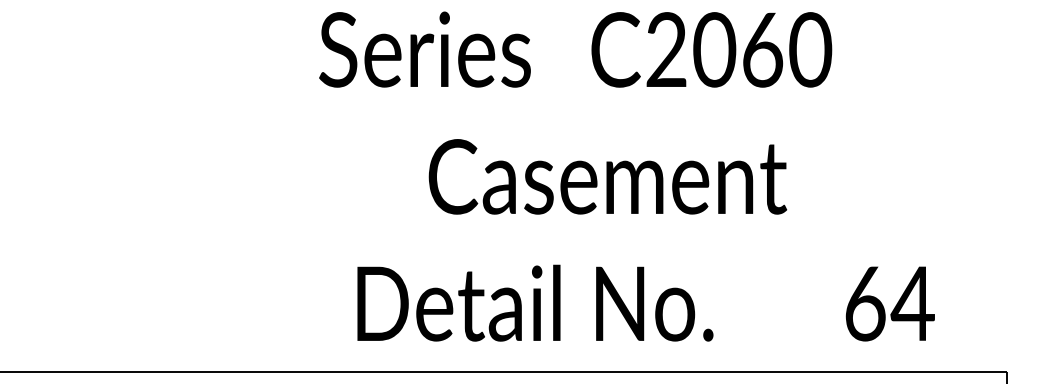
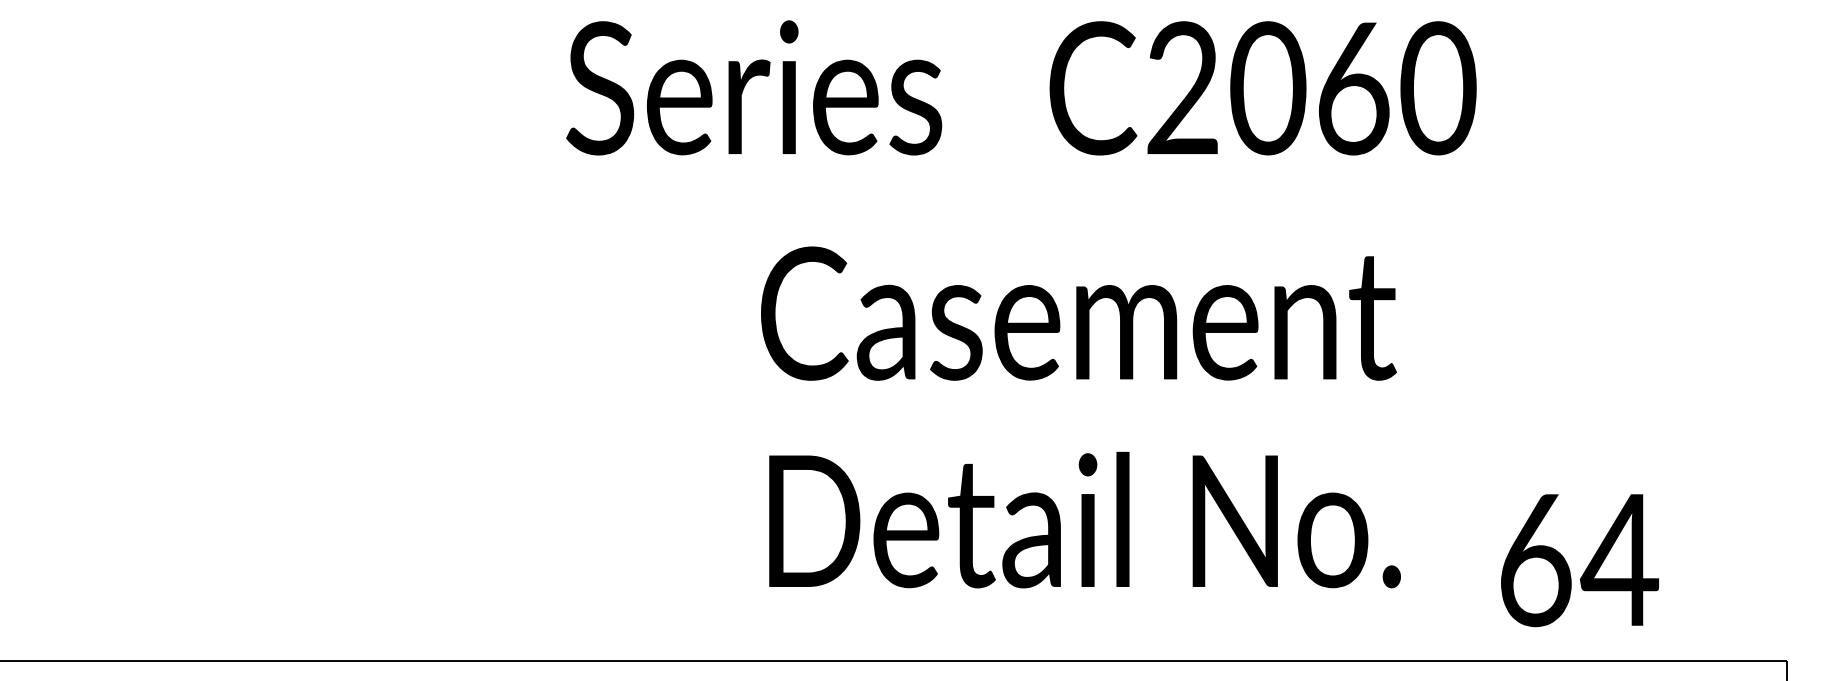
text: (535, 302) -> (1085, 518), moved
text: (889, 303) -> (1578, 559), moved

